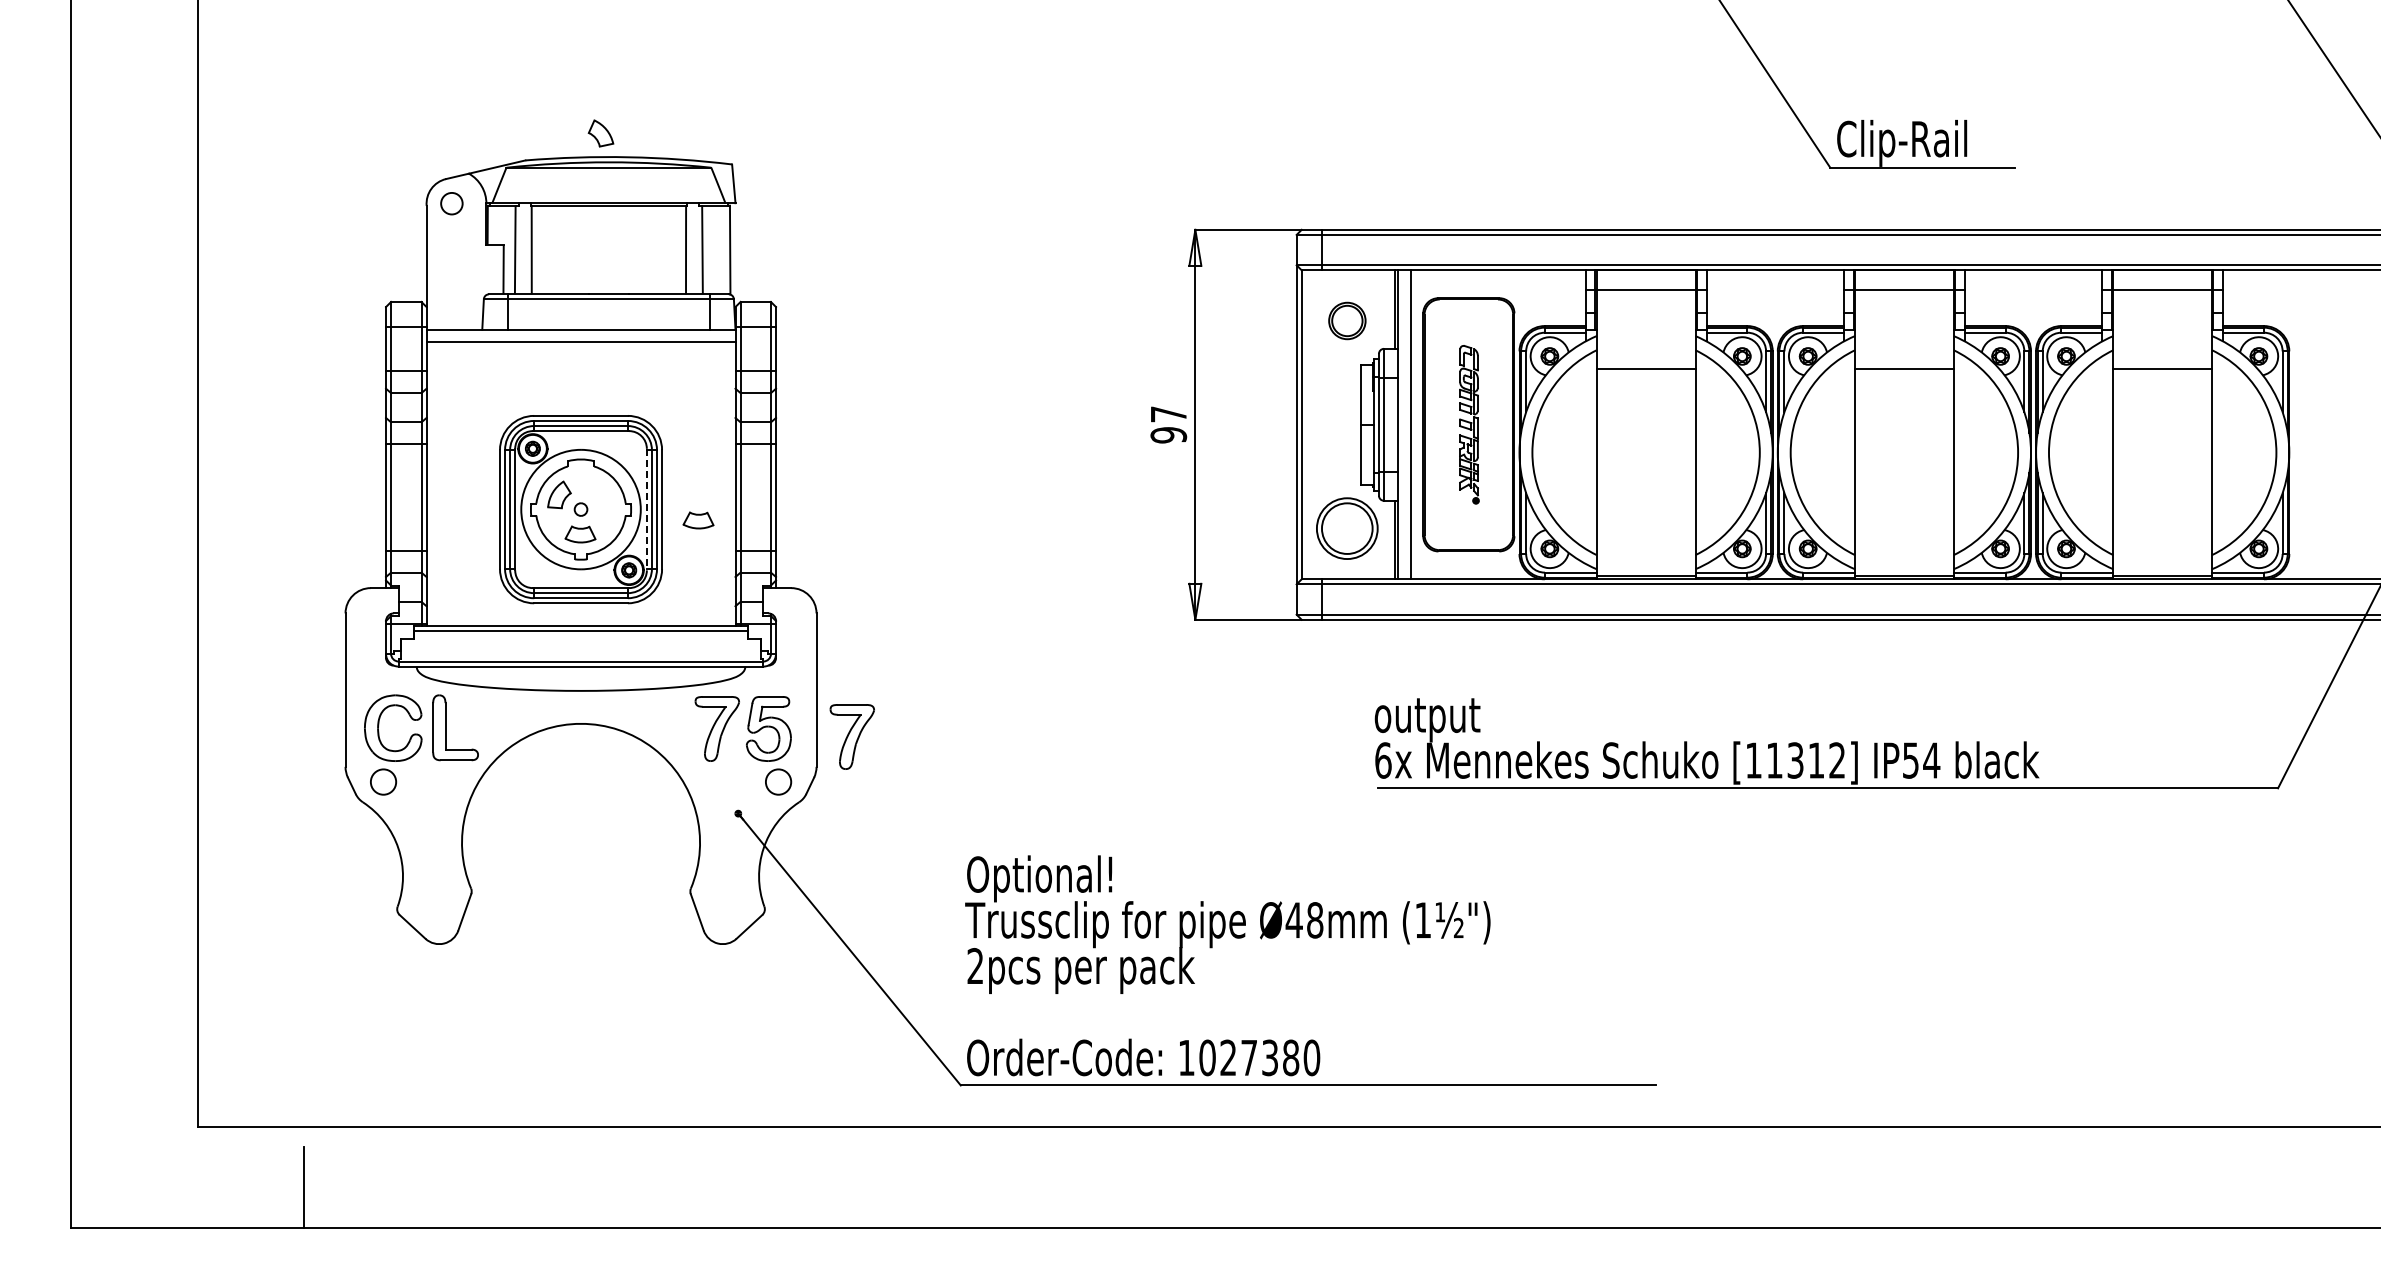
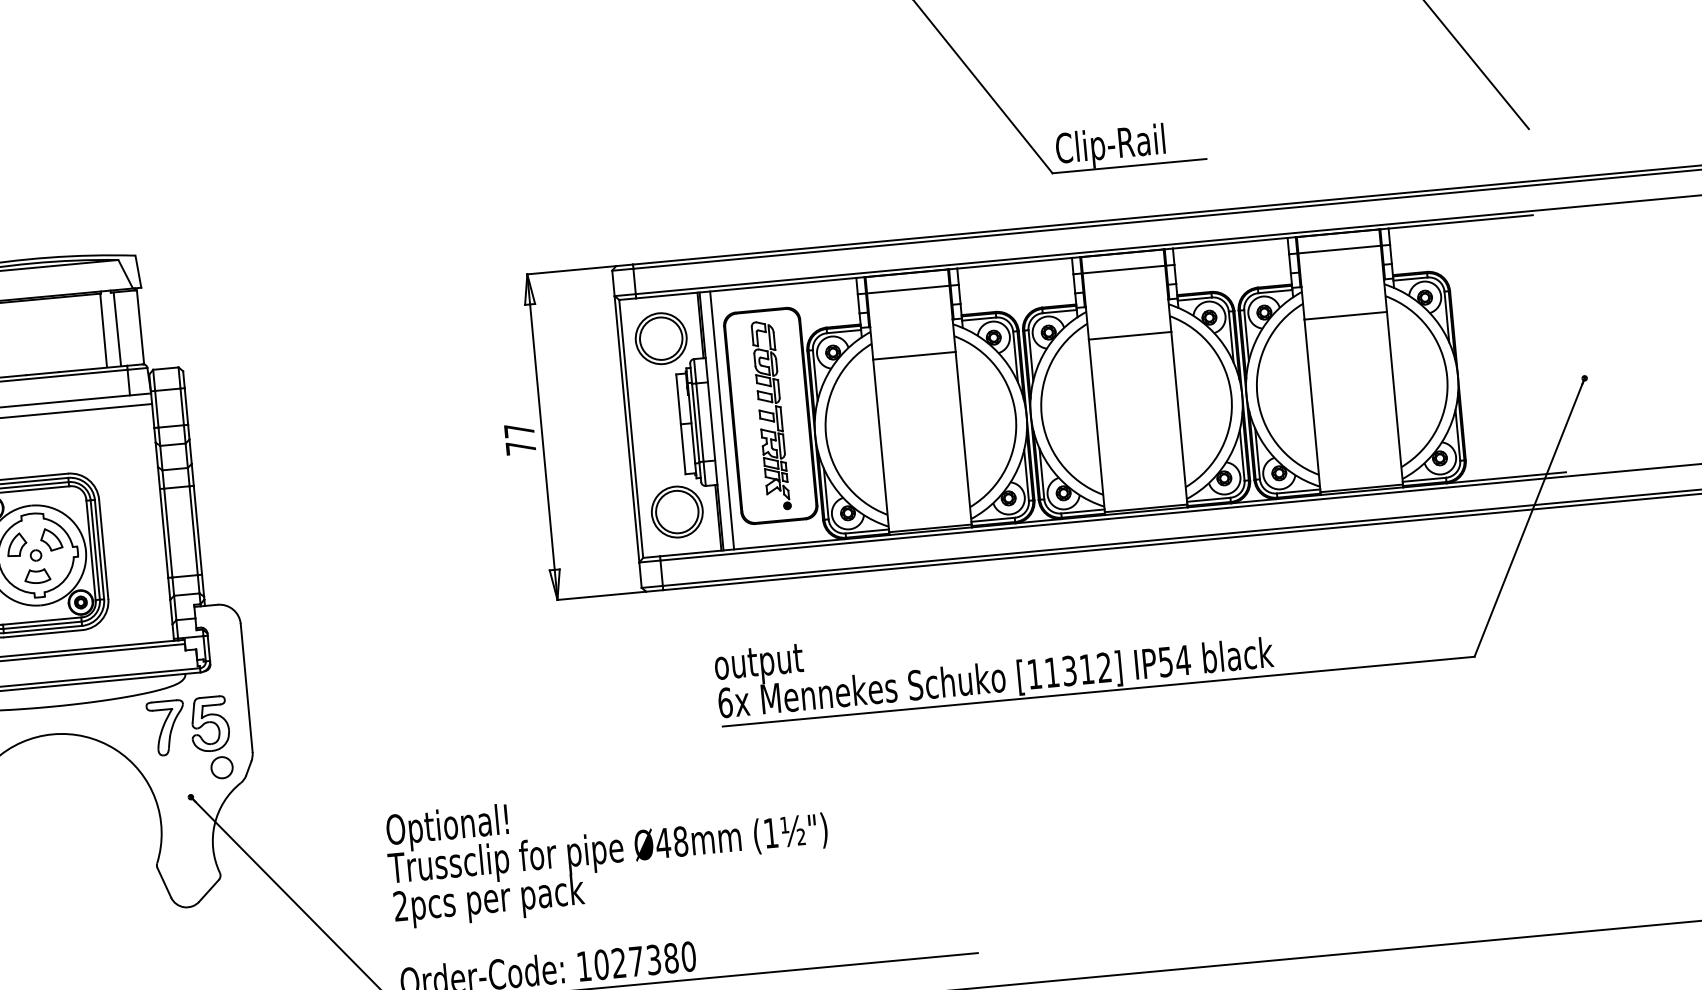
part: (600, 133) -> (51, 539), moved
part: (1347, 320) -> (661, 338), size x1.67
part: (1469, 424) -> (771, 415), size x1.43
text: (1168, 435) -> (520, 448), 97 -> 77
line: (646, 509) -> (90, 550), dashed -> solid
part: (698, 520) -> (134, 555), removed
part: (851, 736) -> (279, 724), removed

